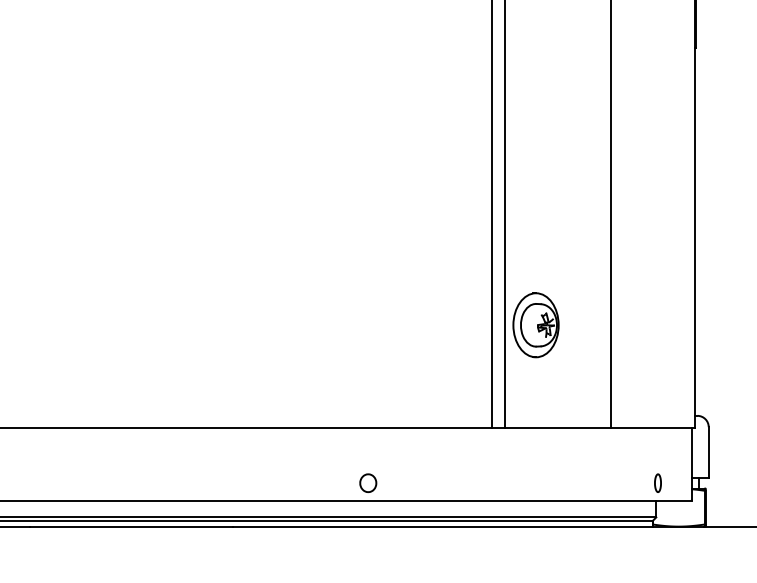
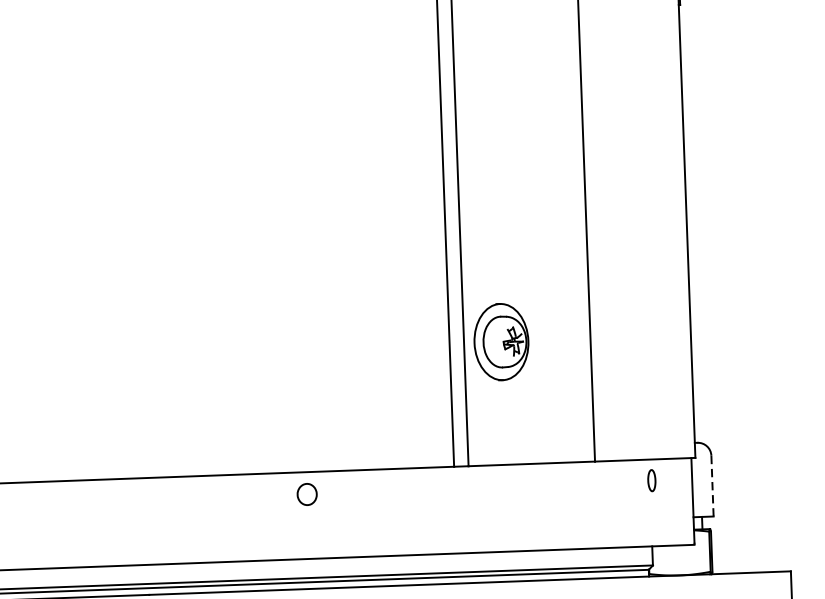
line: (708, 452) -> (712, 485), solid -> dashed
part: (368, 482) -> (307, 493), moved
part: (657, 482) -> (651, 479), moved

